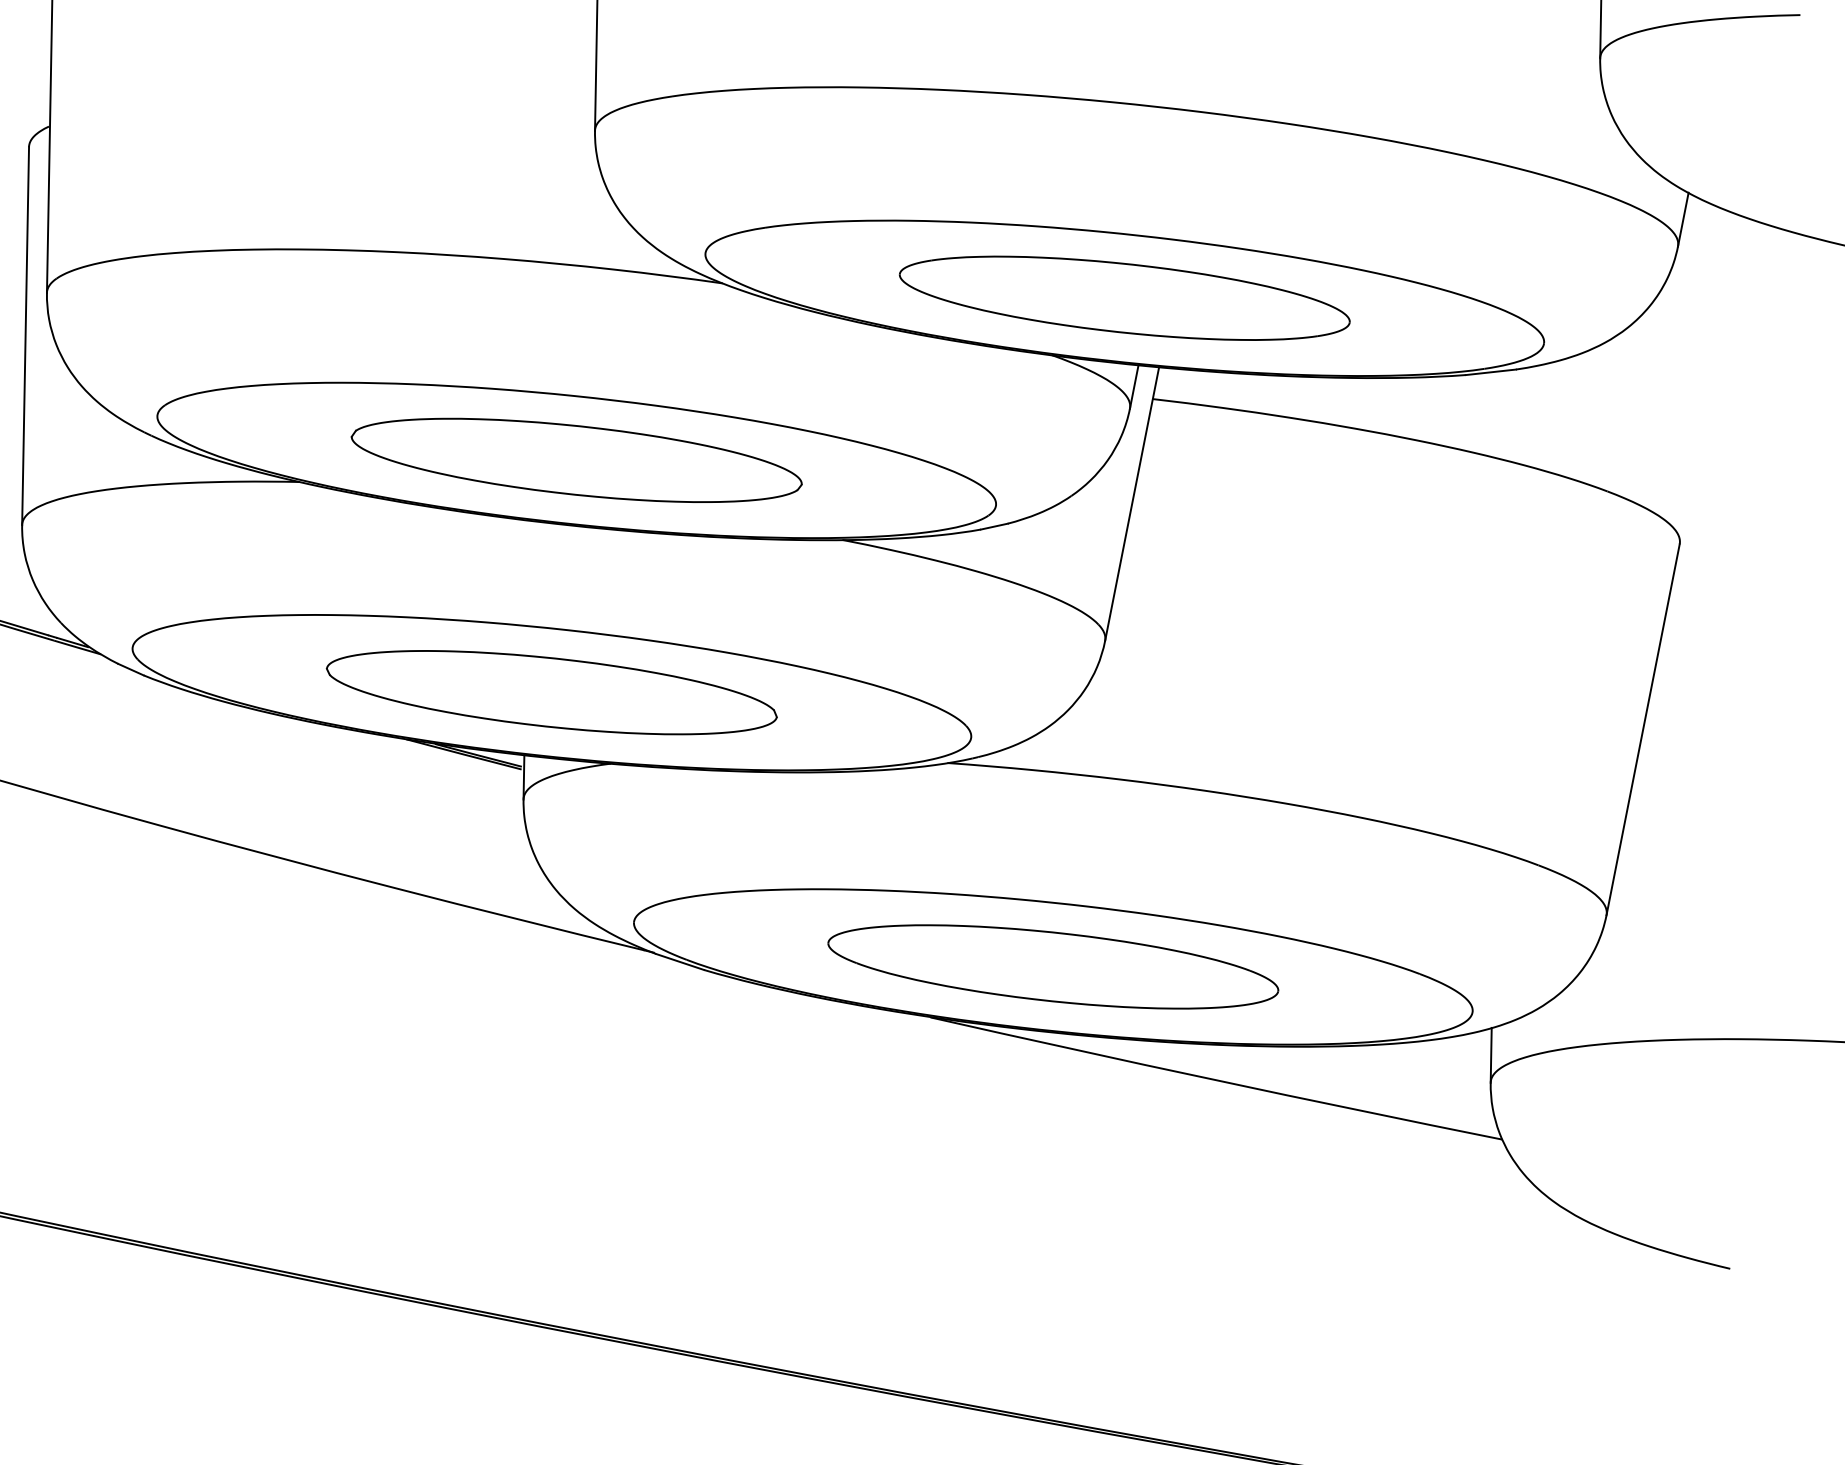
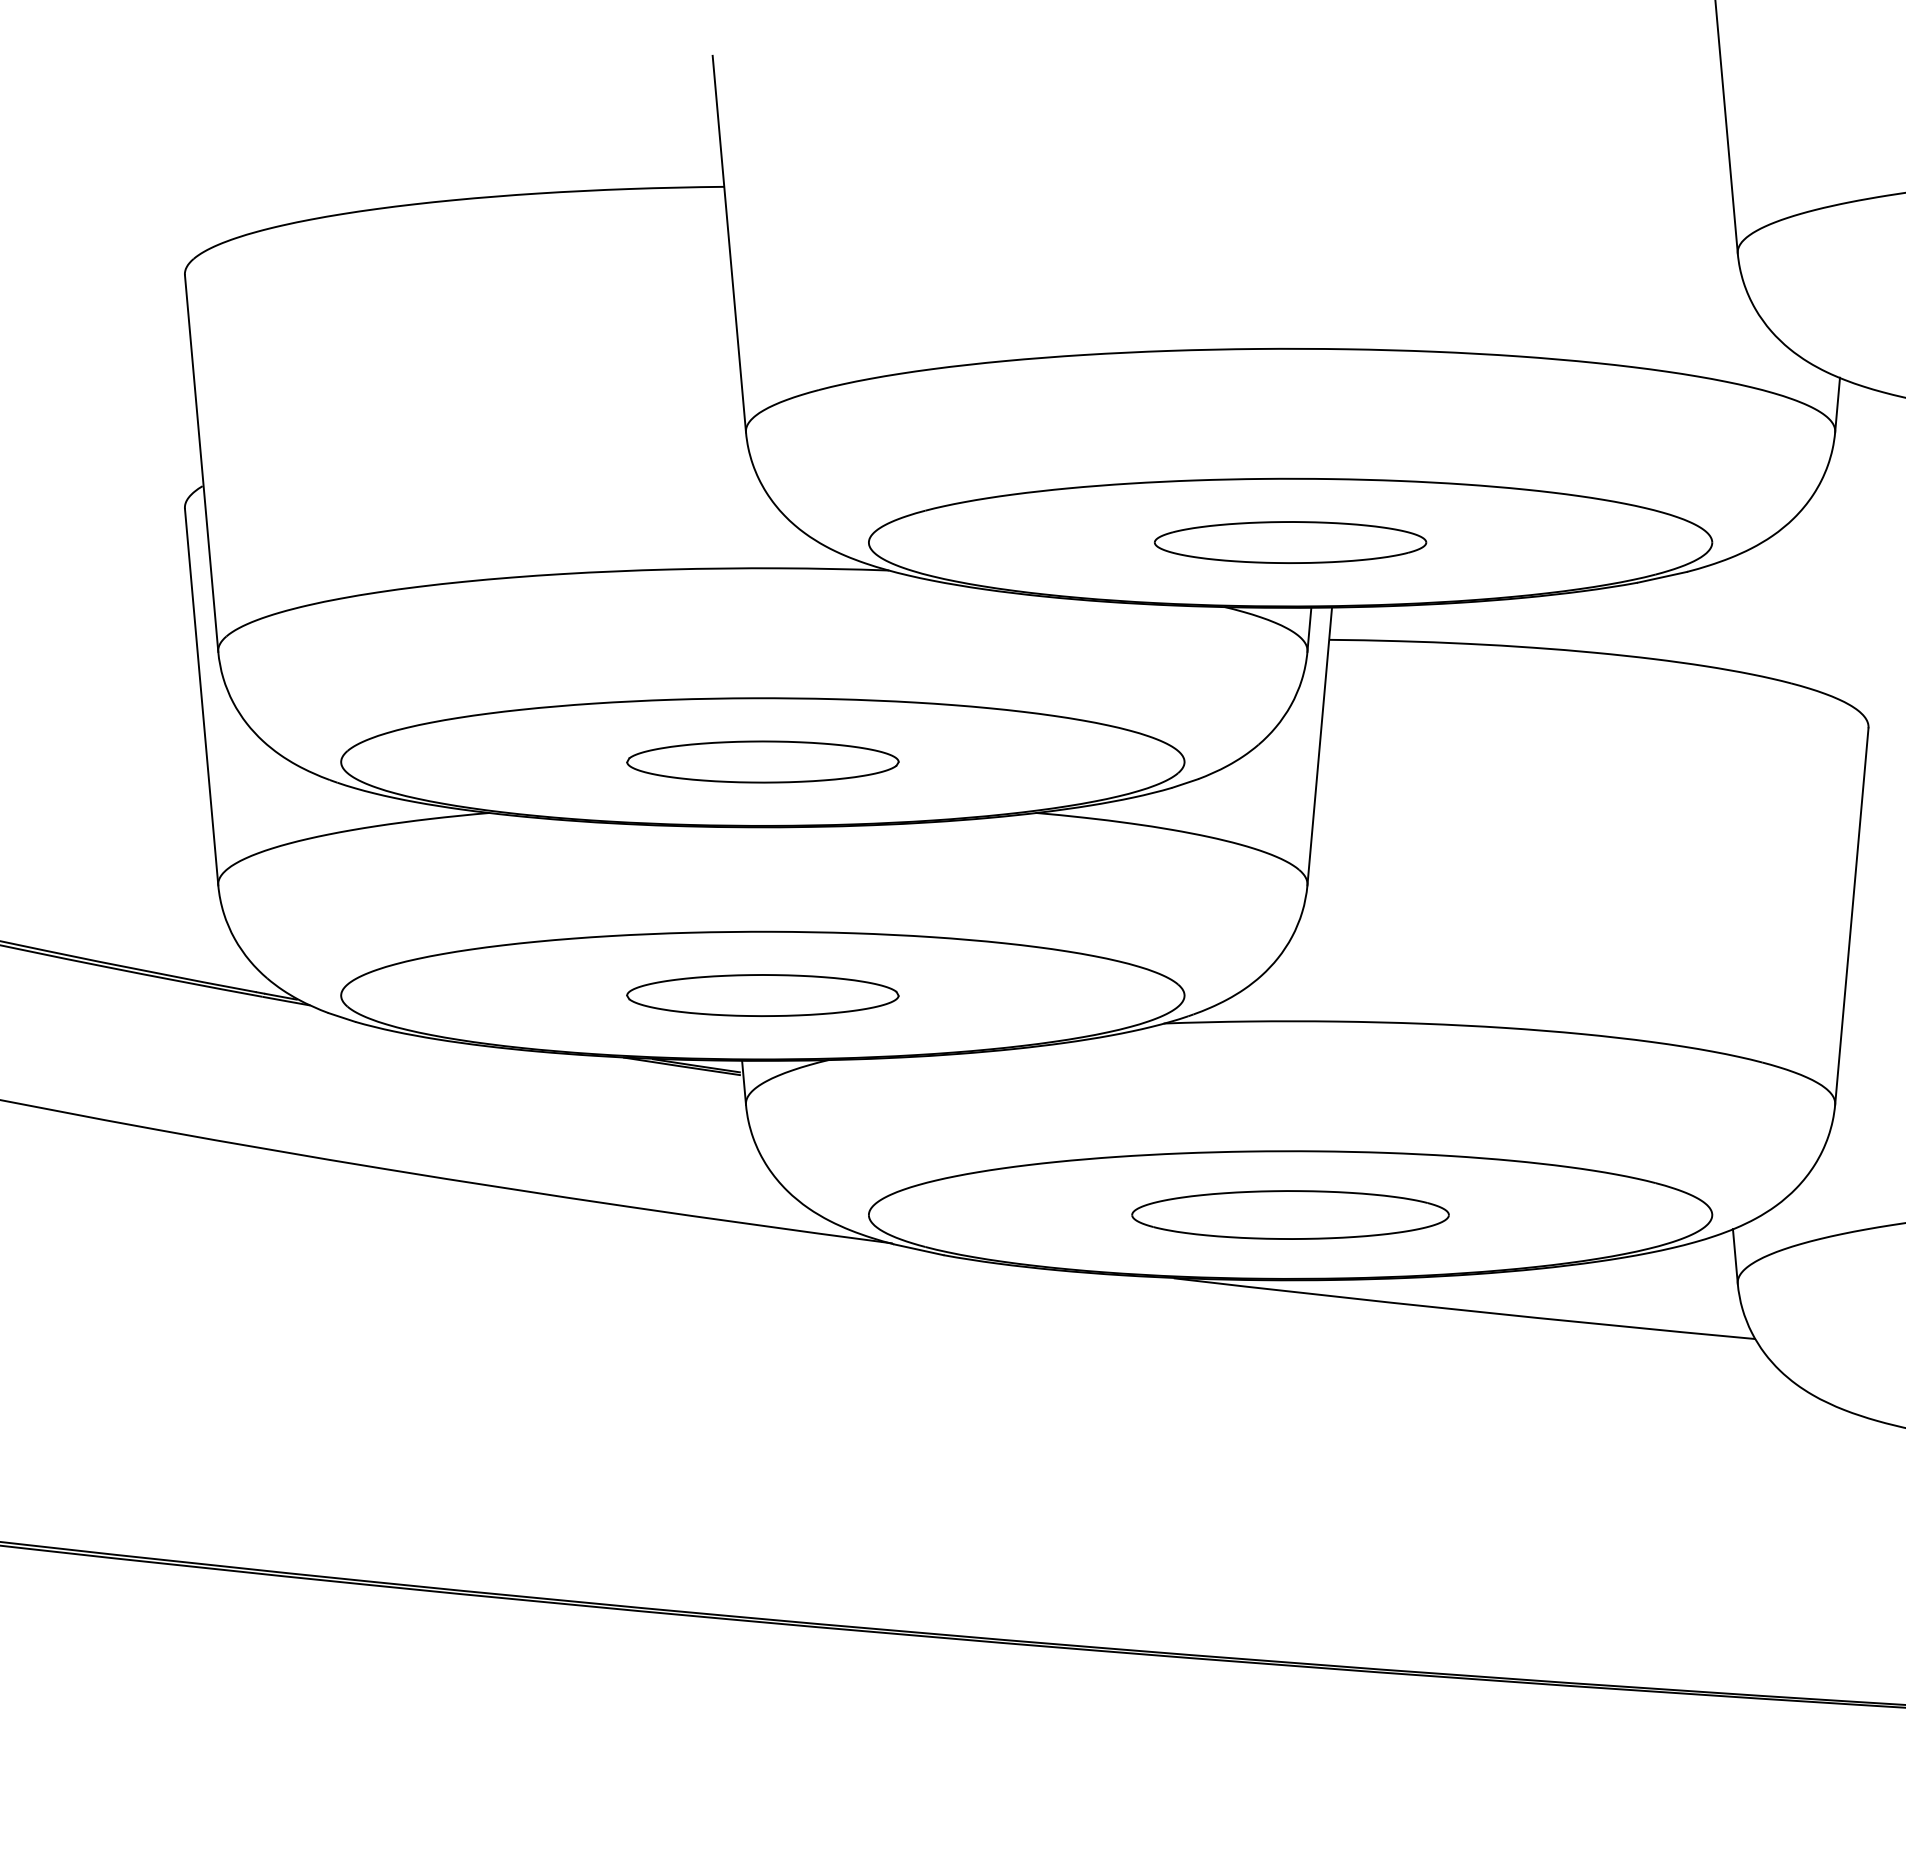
part: (1124, 298) -> (1290, 542), size x0.6
part: (576, 459) -> (762, 761), size x0.6
part: (551, 692) -> (762, 995), size x0.6
part: (1053, 966) -> (1290, 1214), size x0.7

